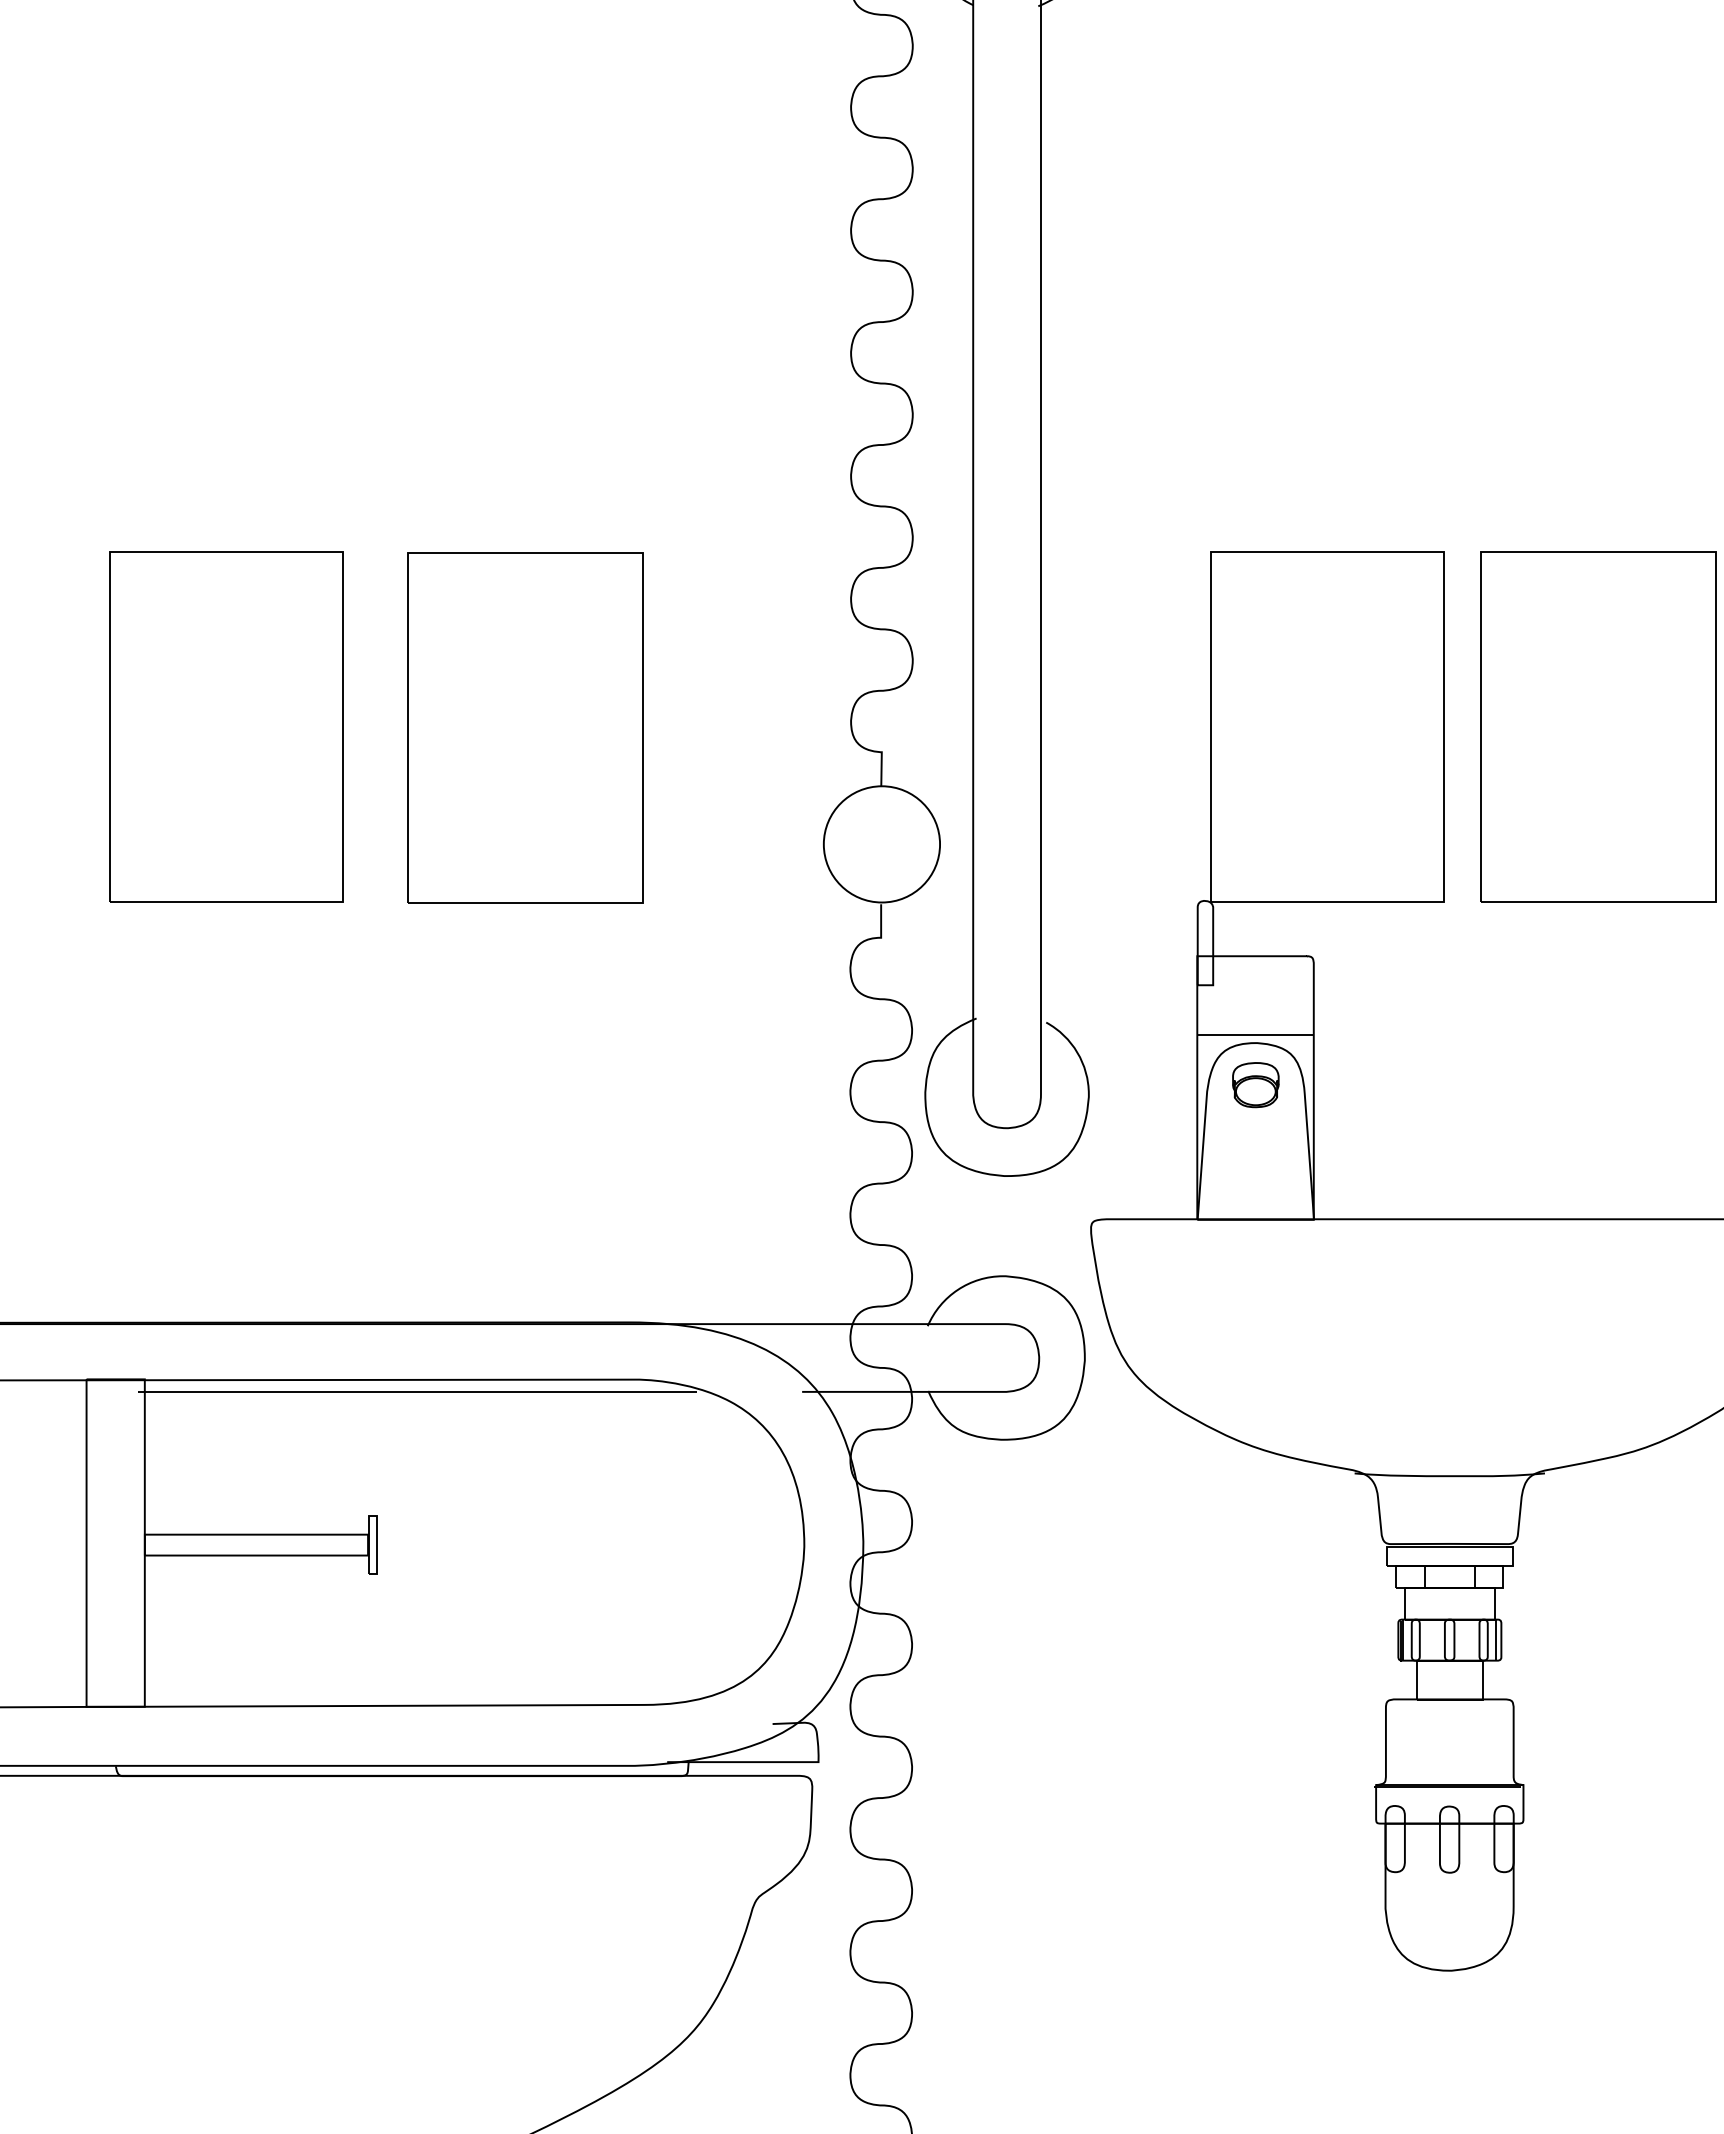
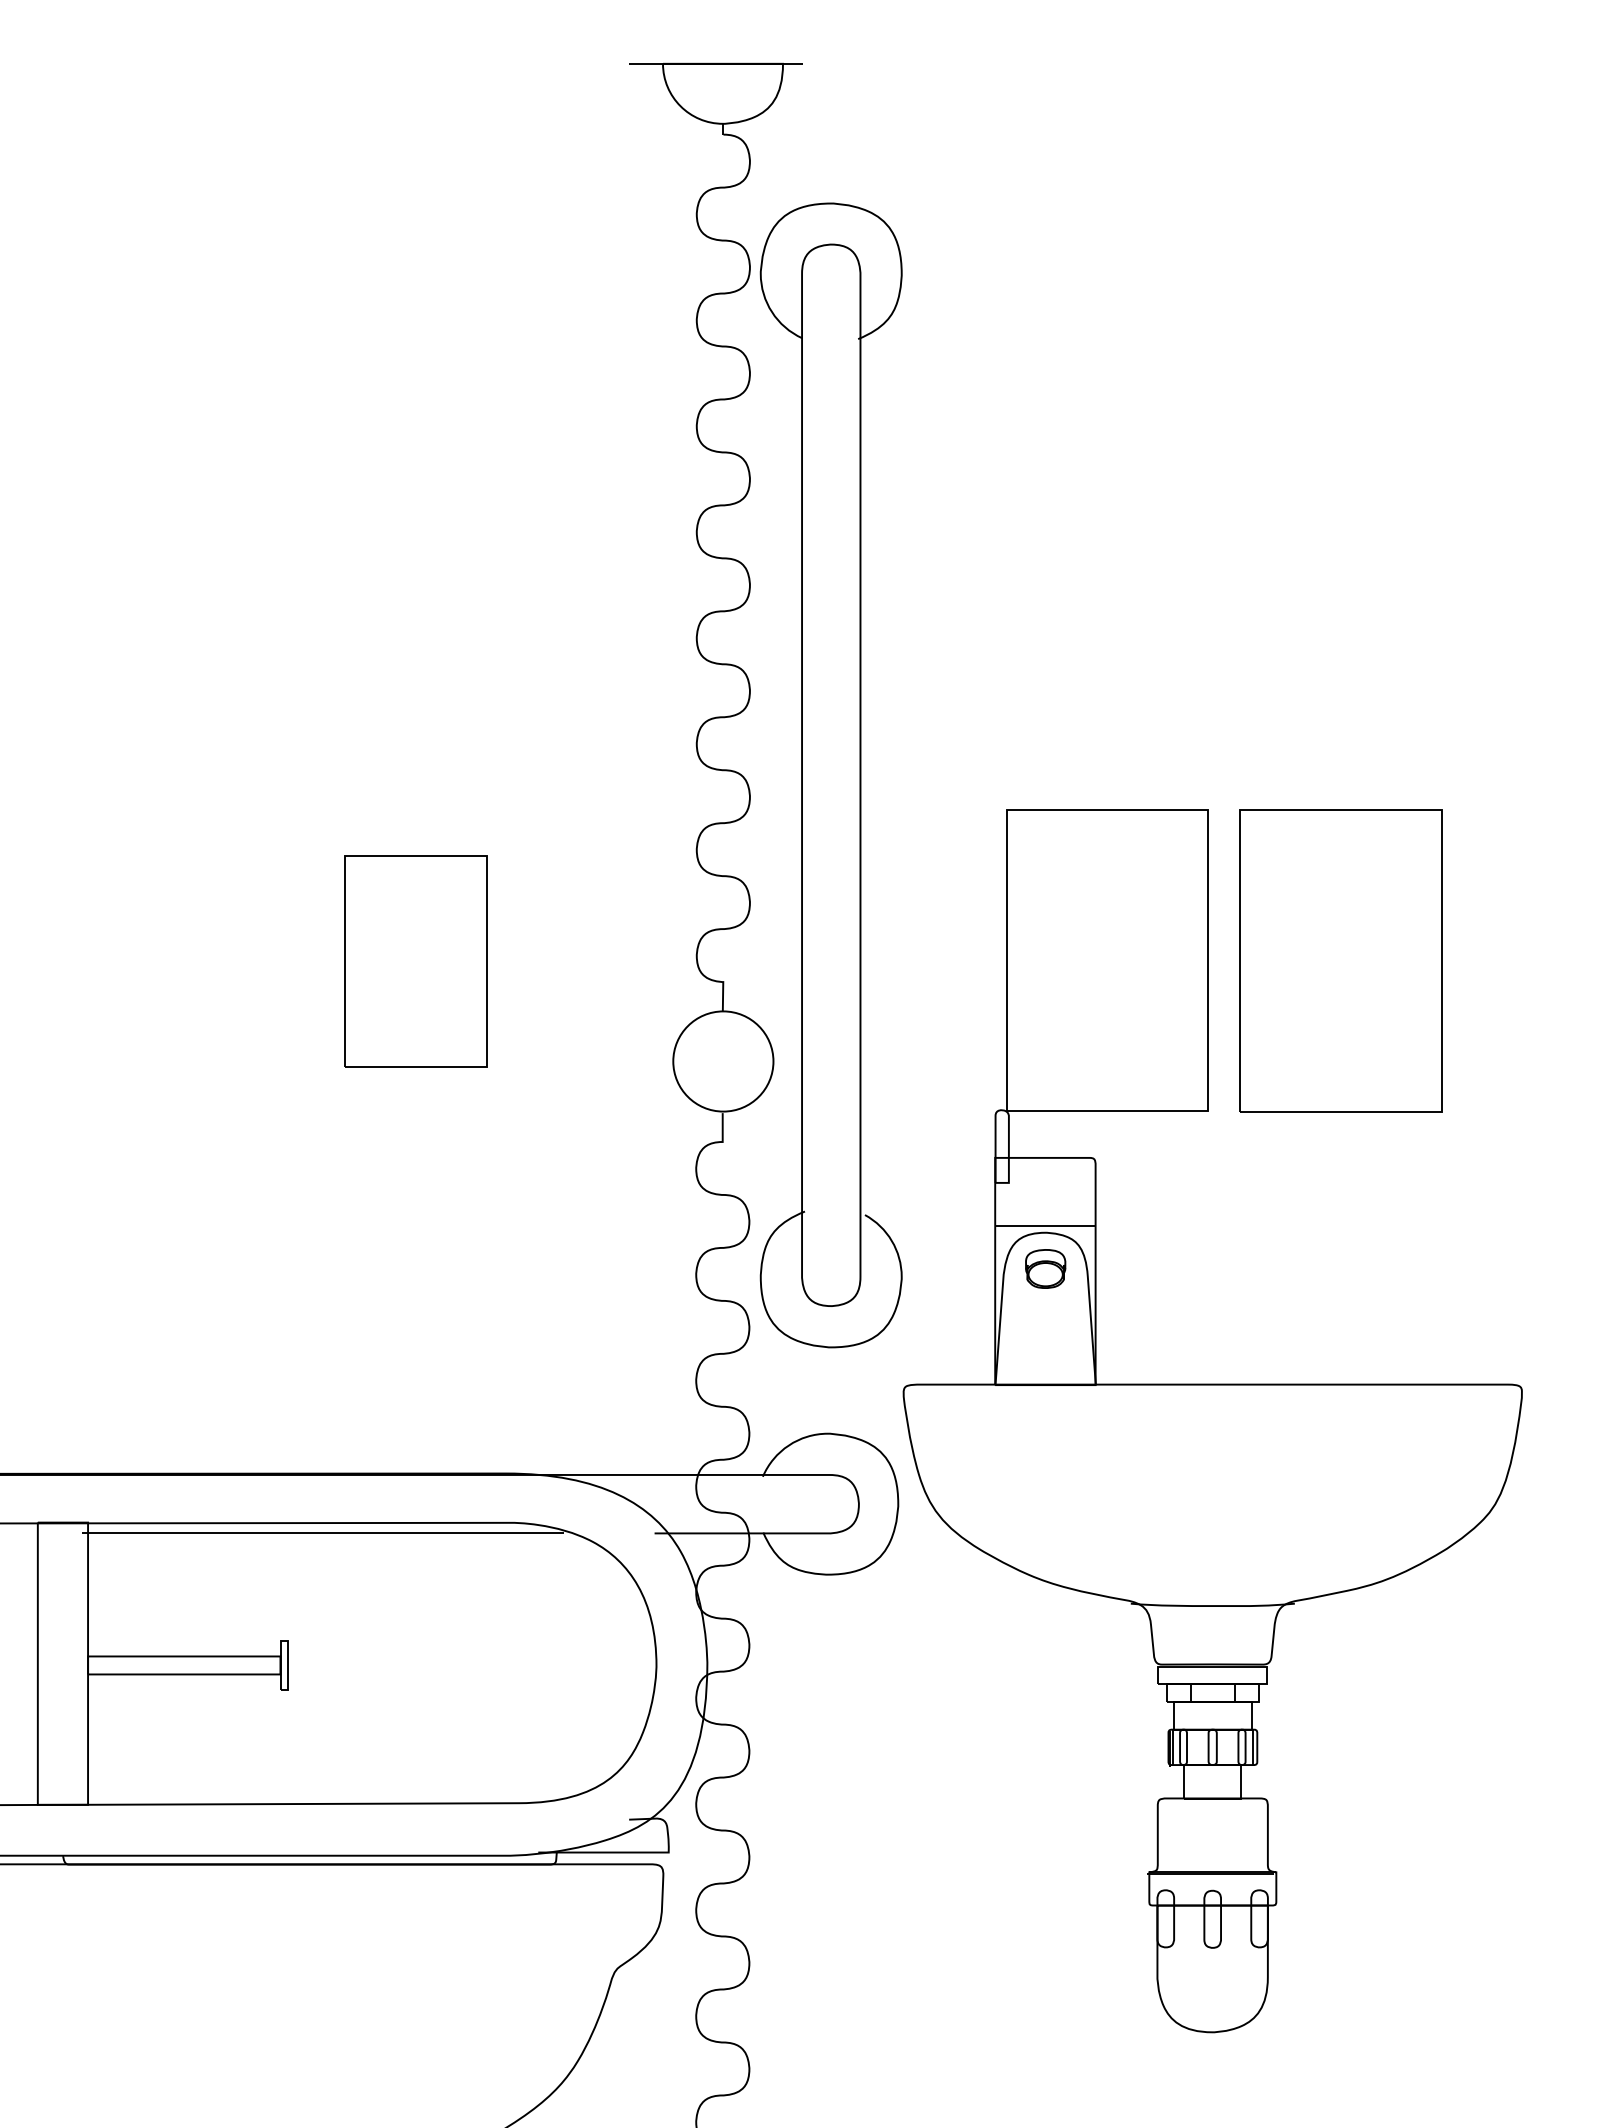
part: (226, 727) -> (158, 960), removed
part: (525, 727) -> (416, 960), size x0.7

